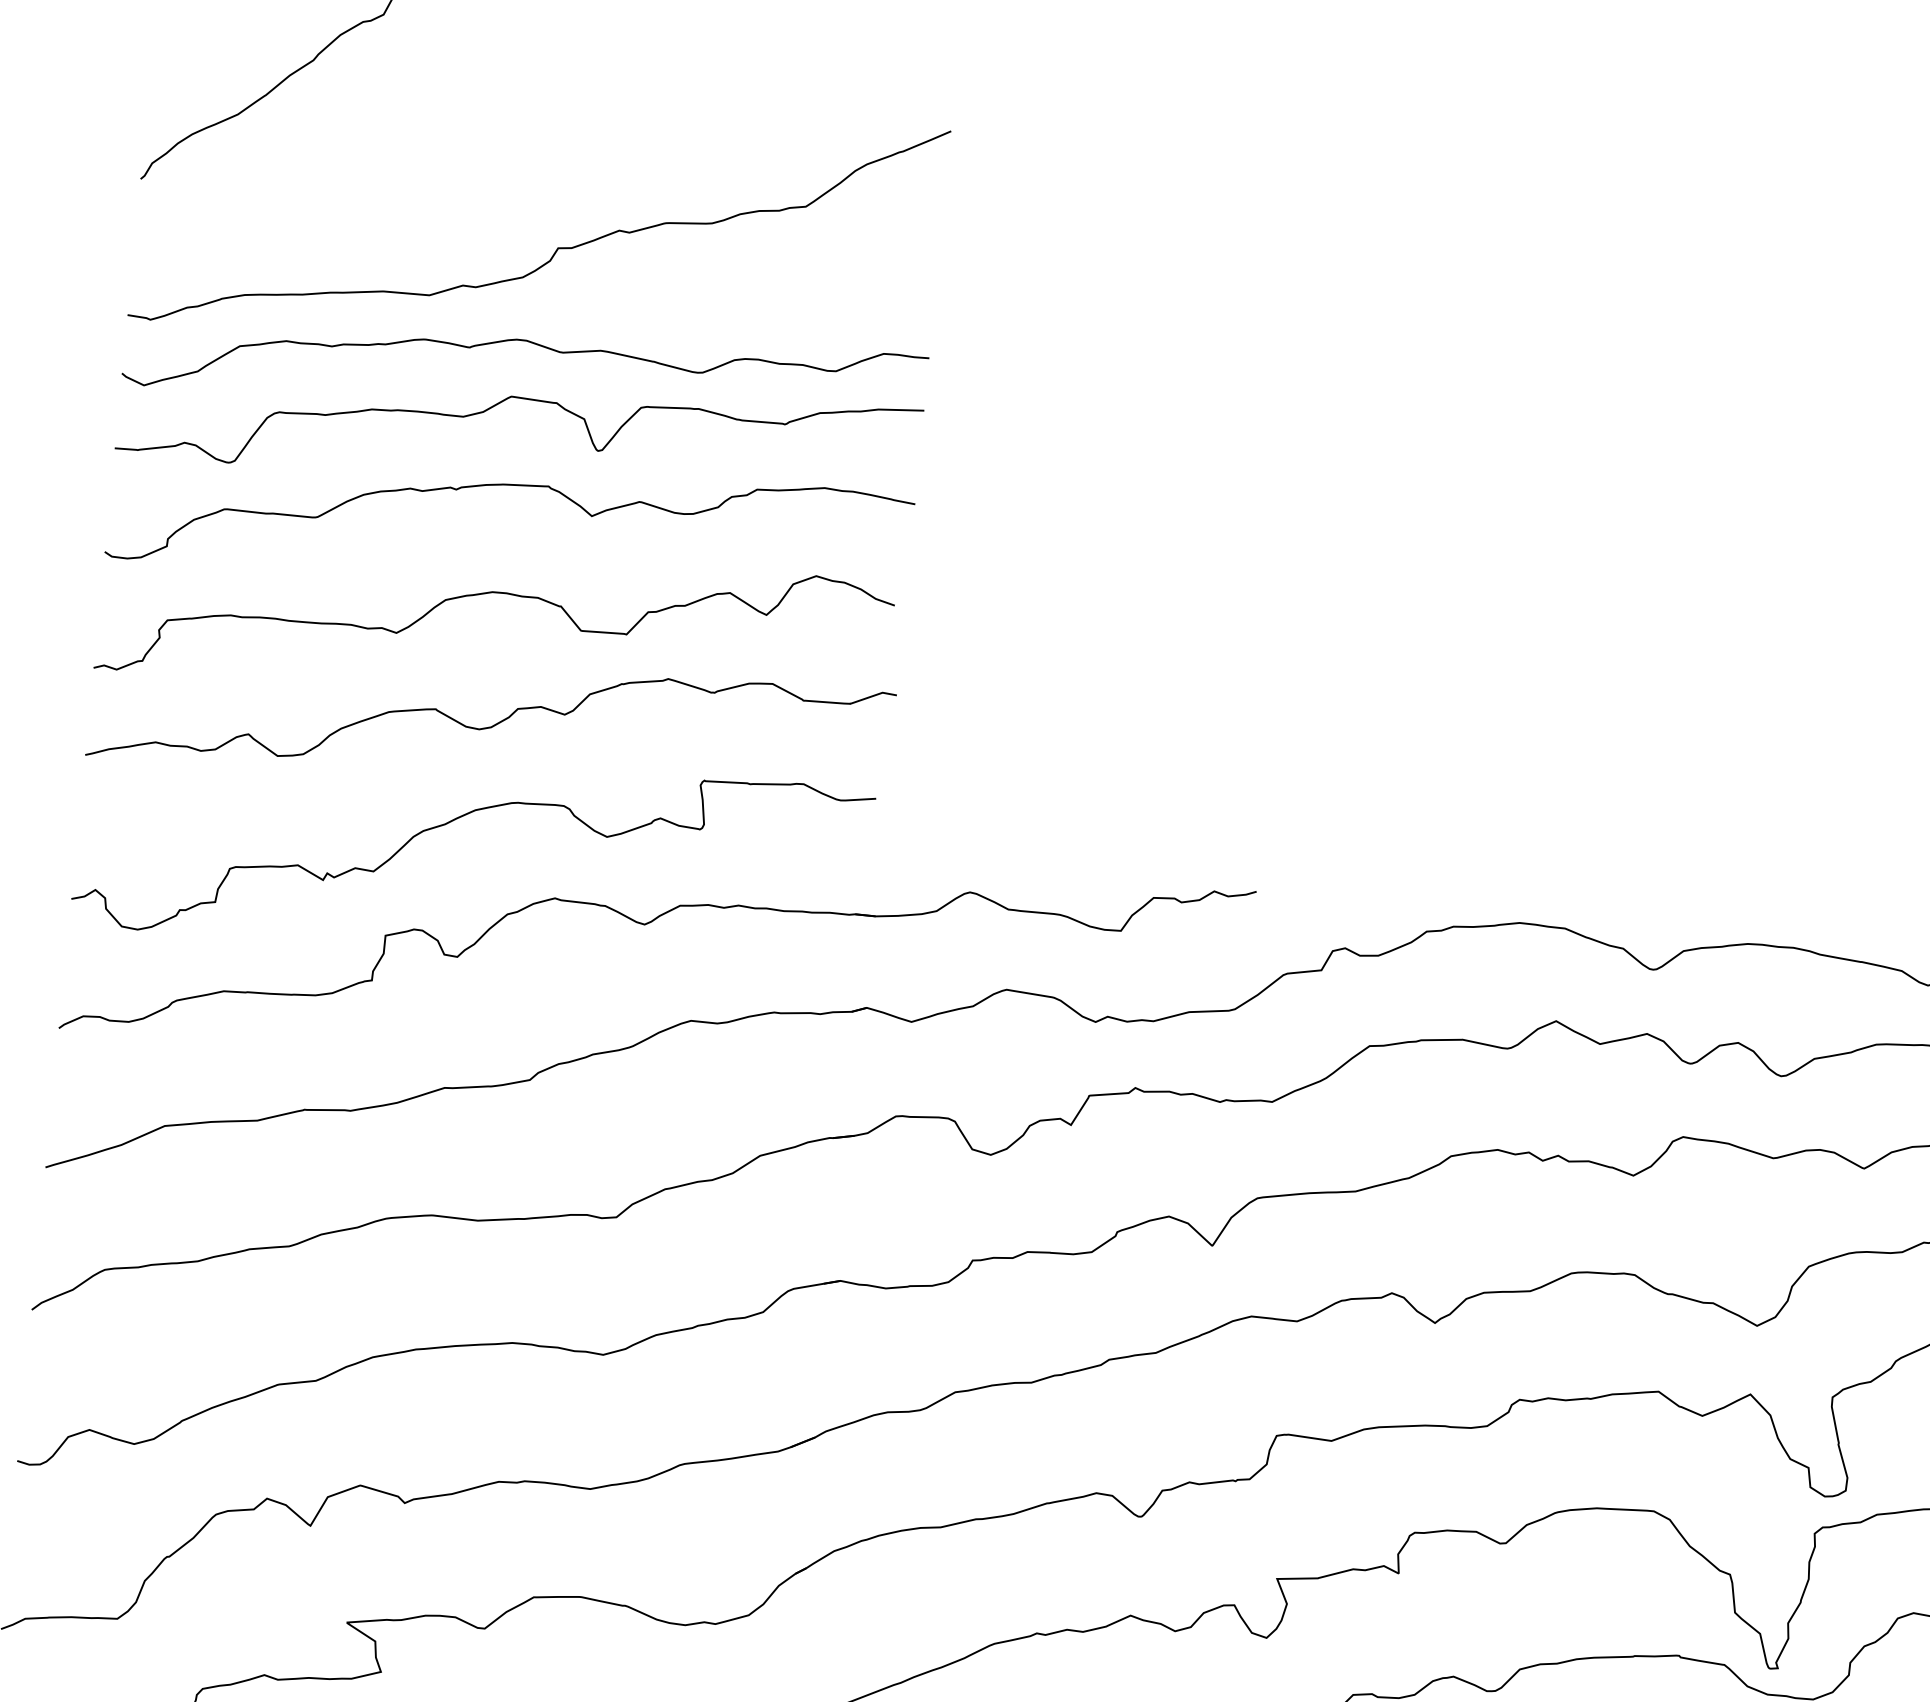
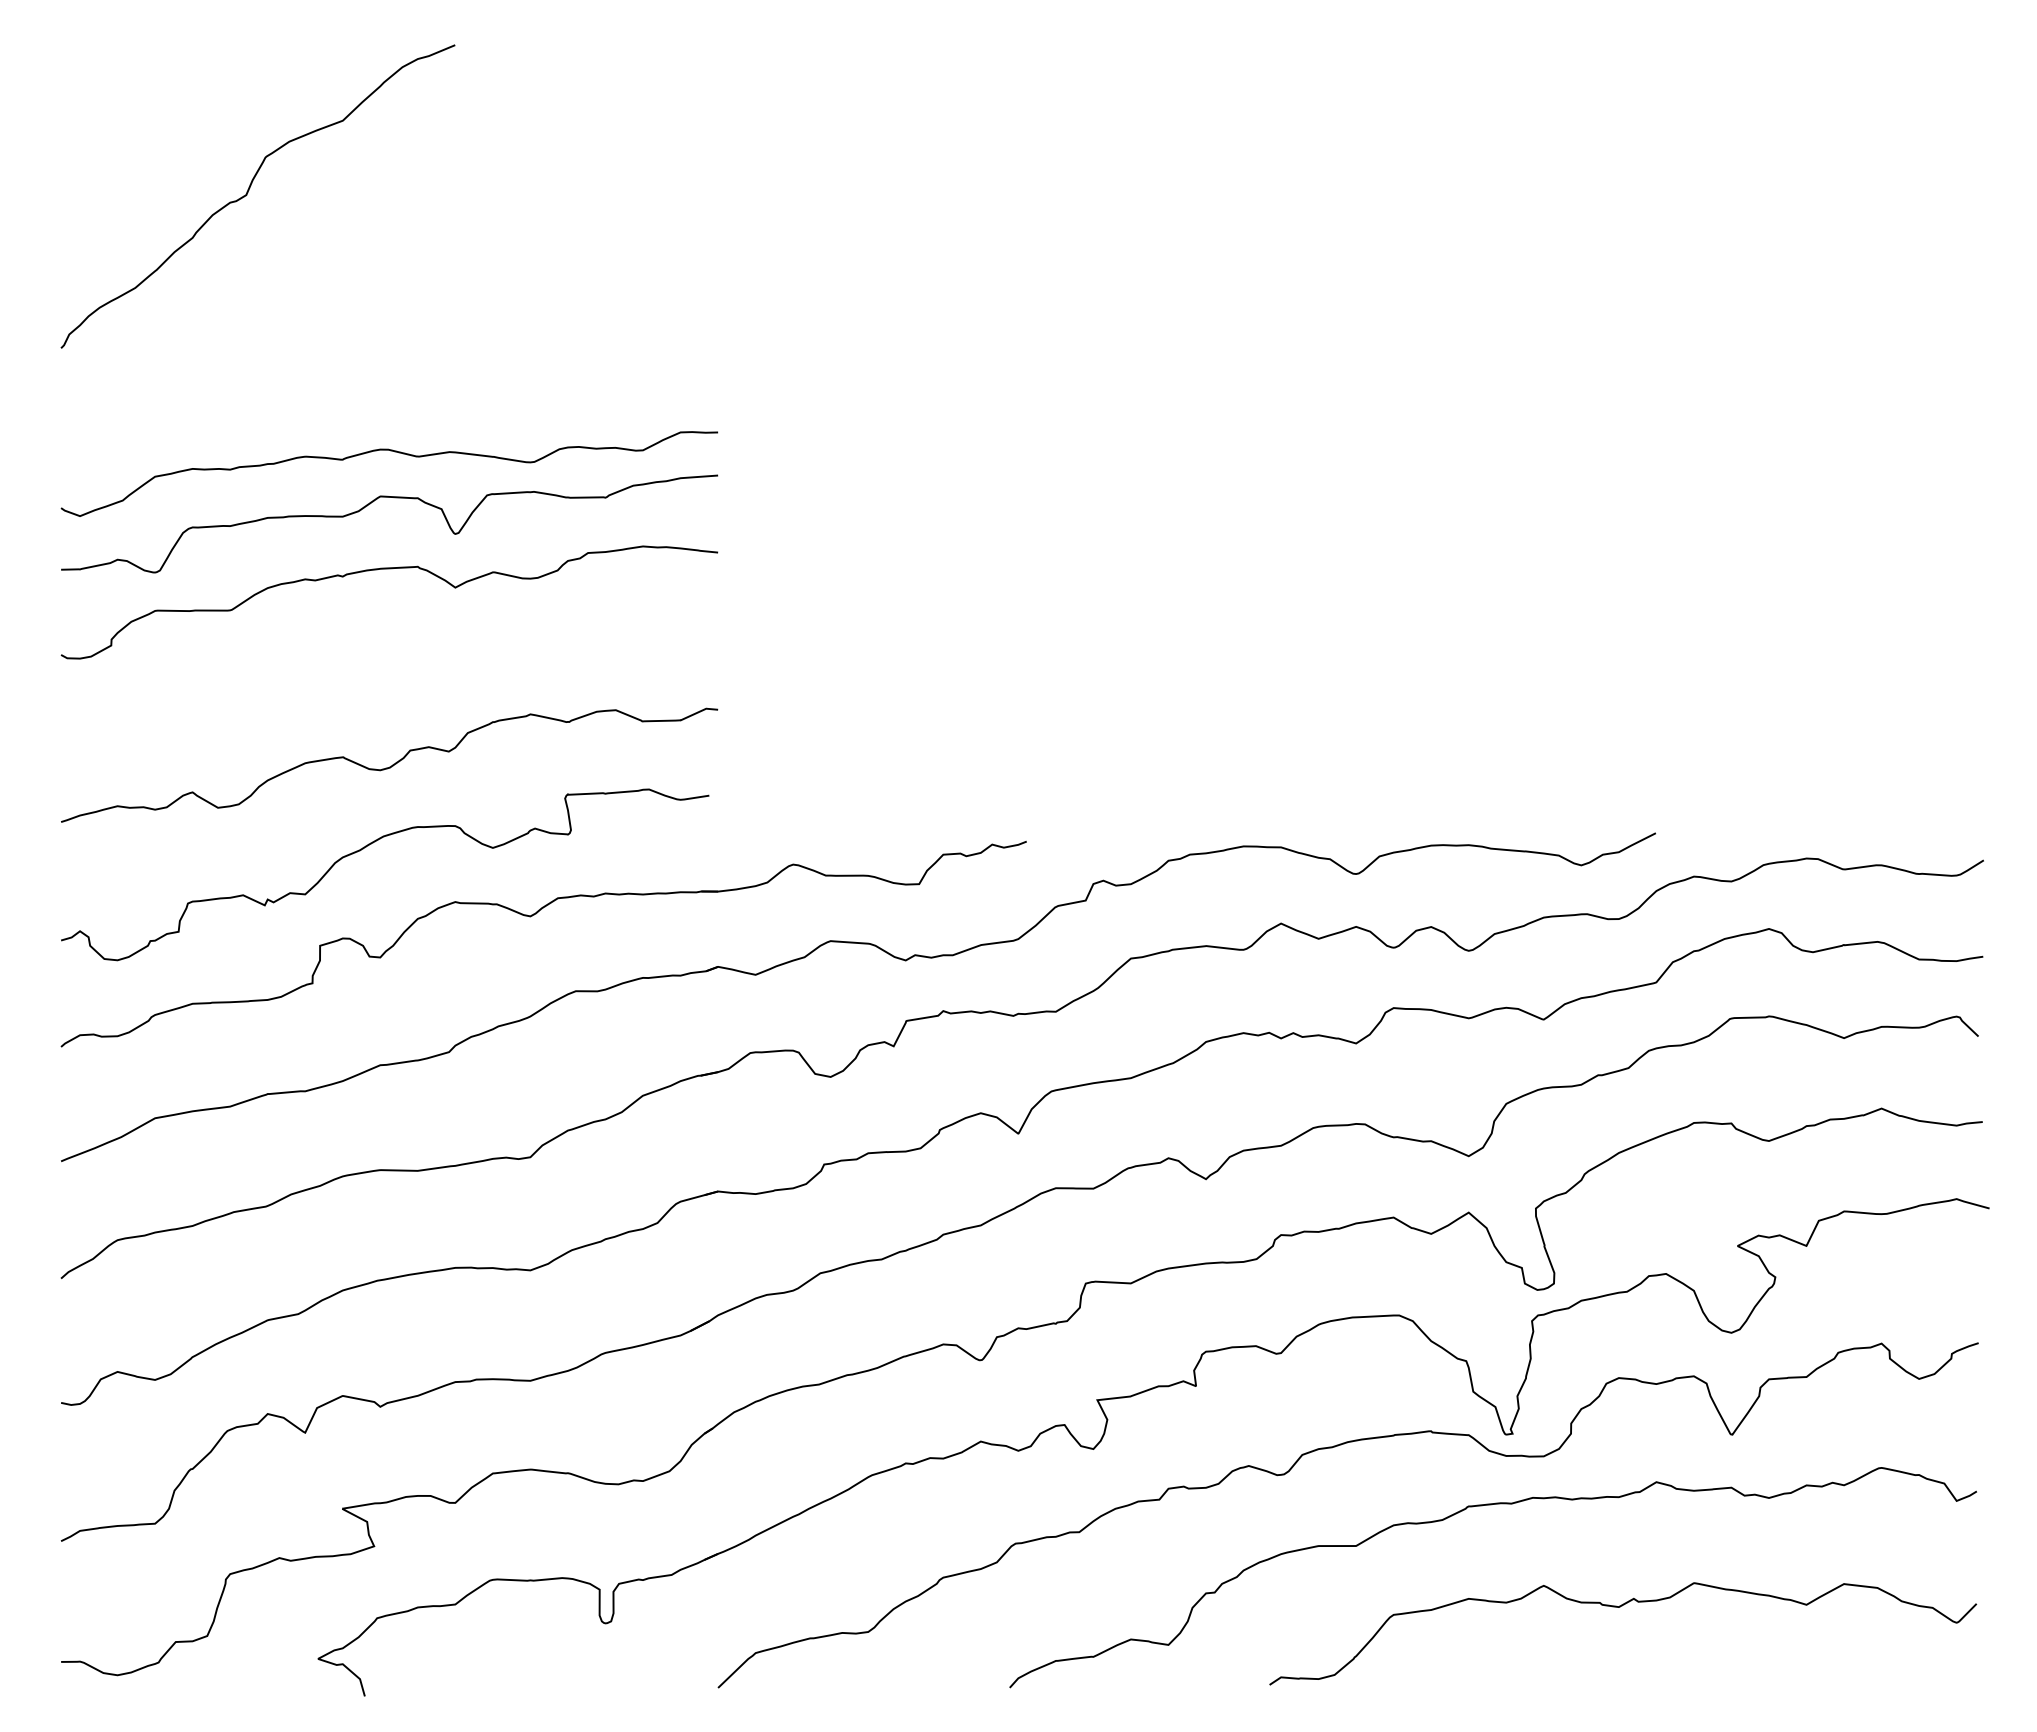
curve: (559, 246) -> (407, 370), removed
curve: (498, 594) -> (385, 658), removed

